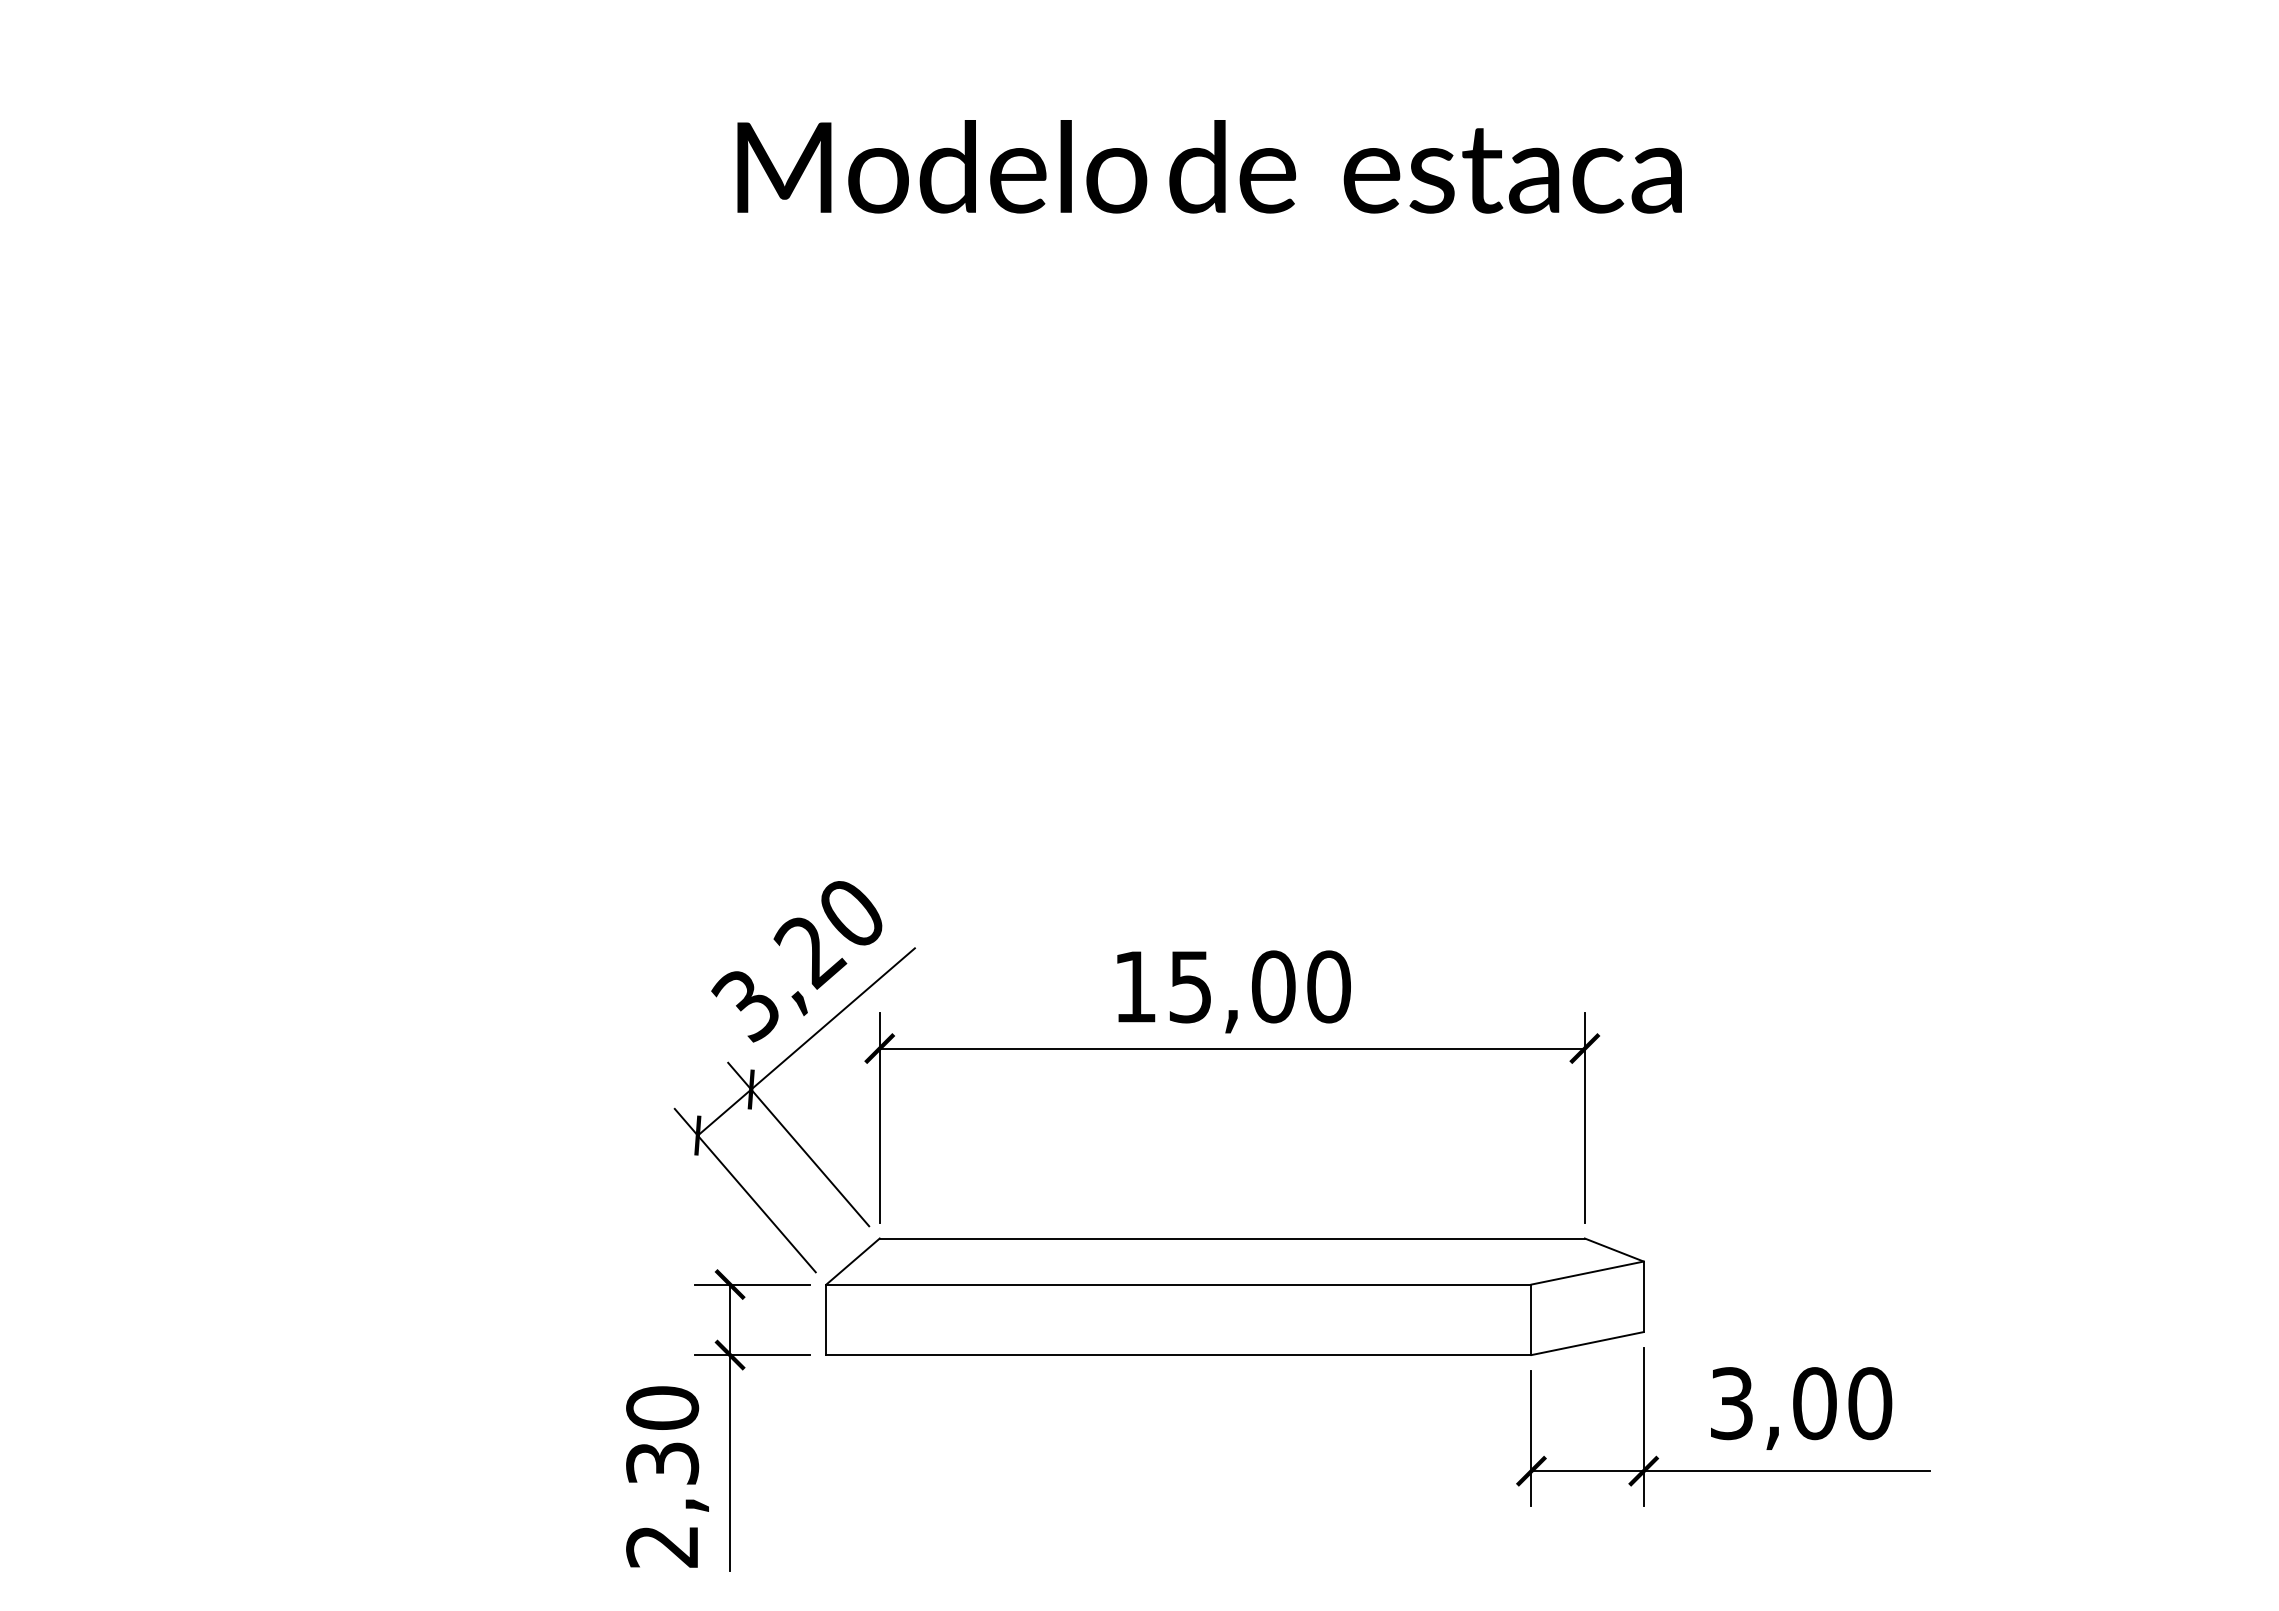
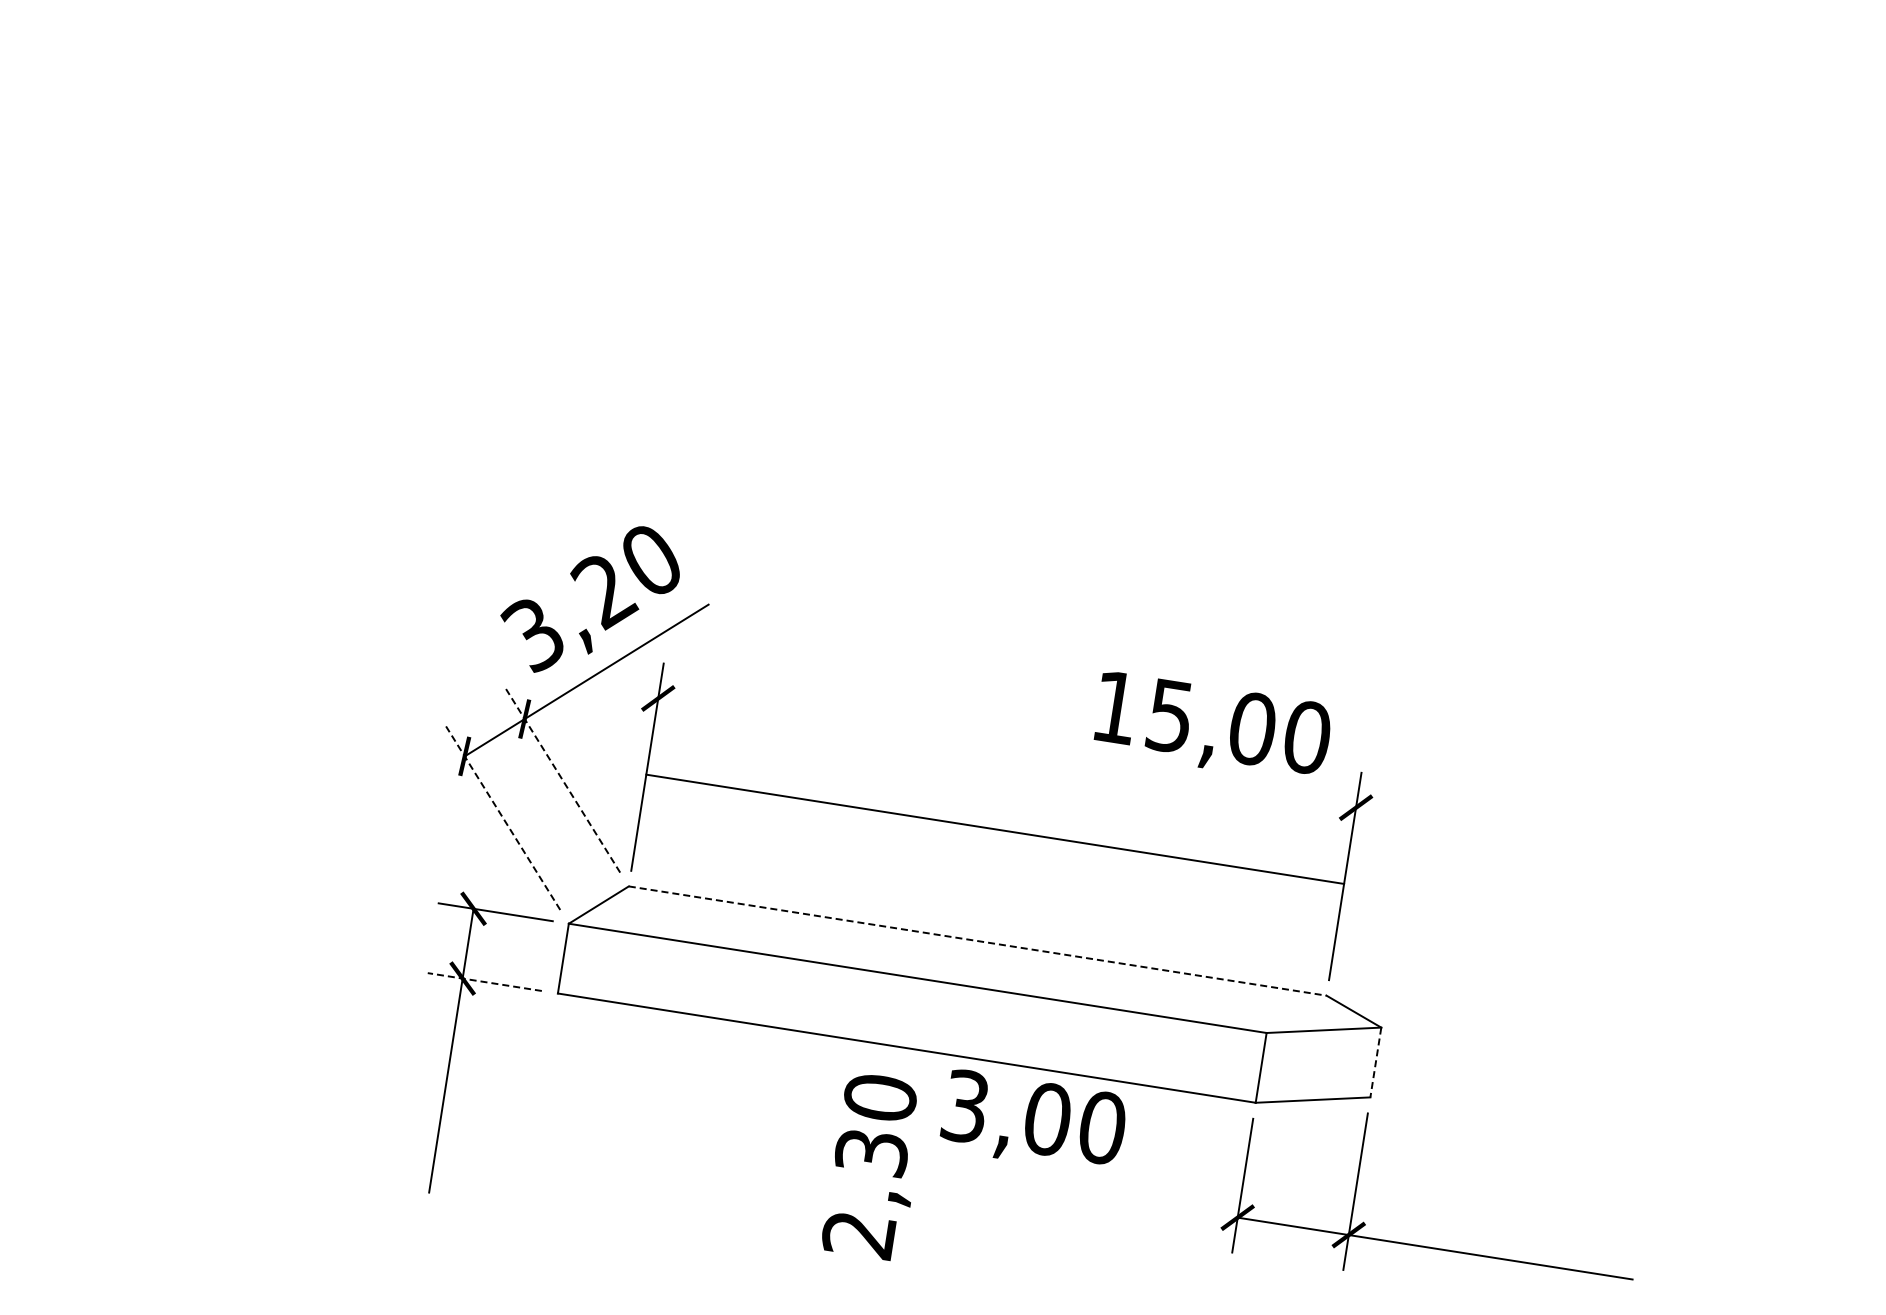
text: (1233, 991) -> (1212, 727), moved
line: (1231, 1048) -> (994, 829), moved
line: (798, 1144) -> (562, 780), solid -> dashed
line: (745, 1190) -> (503, 818), solid -> dashed
line: (1232, 1238) -> (977, 941), solid -> dashed
line: (1643, 1297) -> (1375, 1063), solid -> dashed
line: (752, 1355) -> (484, 982), solid -> dashed
text: (1801, 1408) -> (1033, 1122), moved
text: (667, 1476) -> (874, 1166), moved

